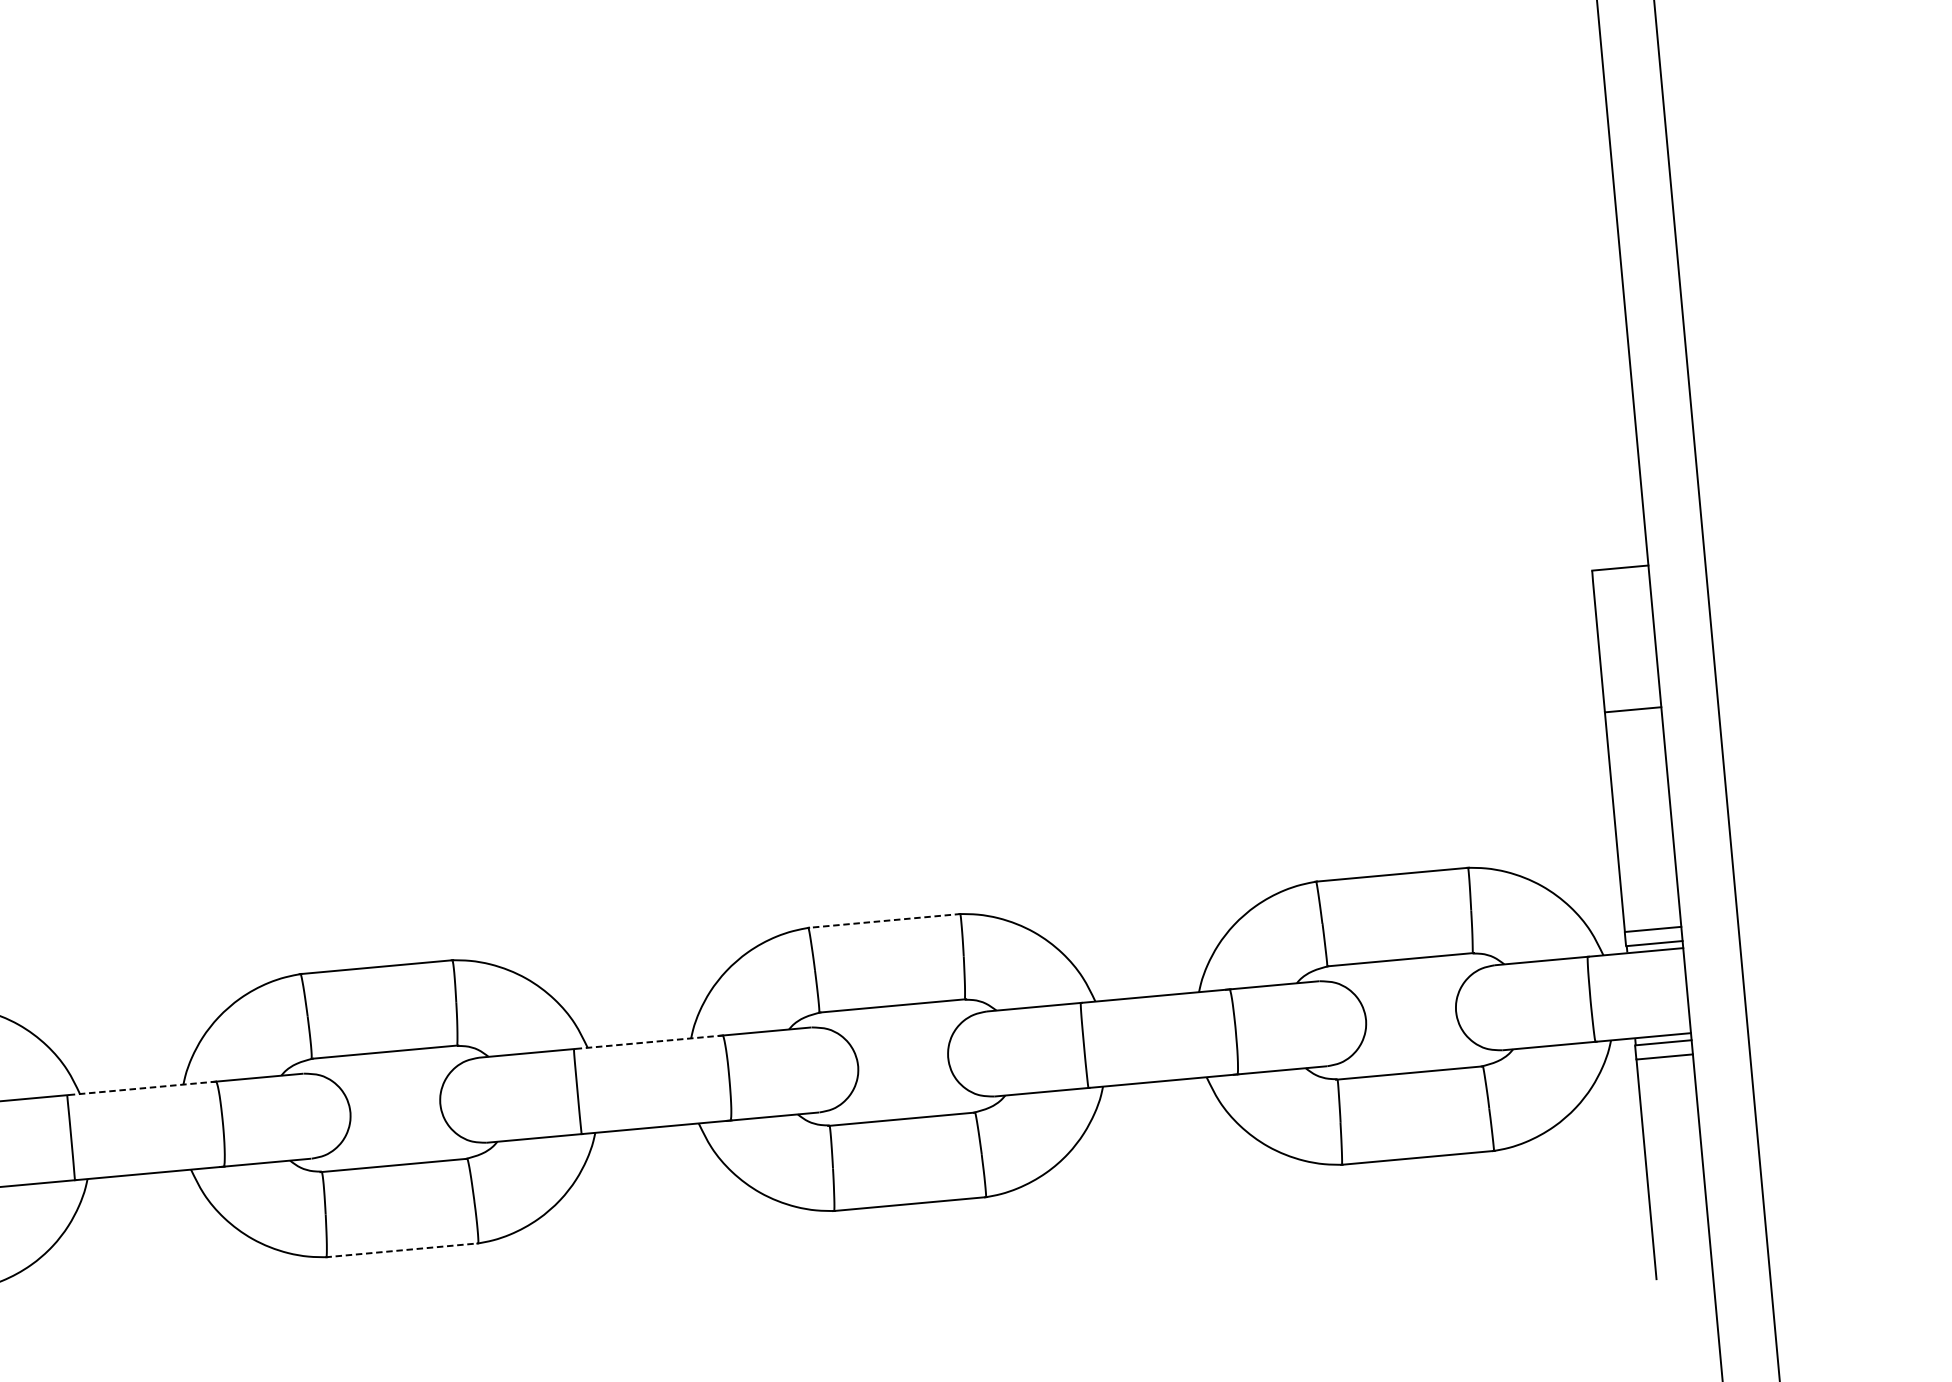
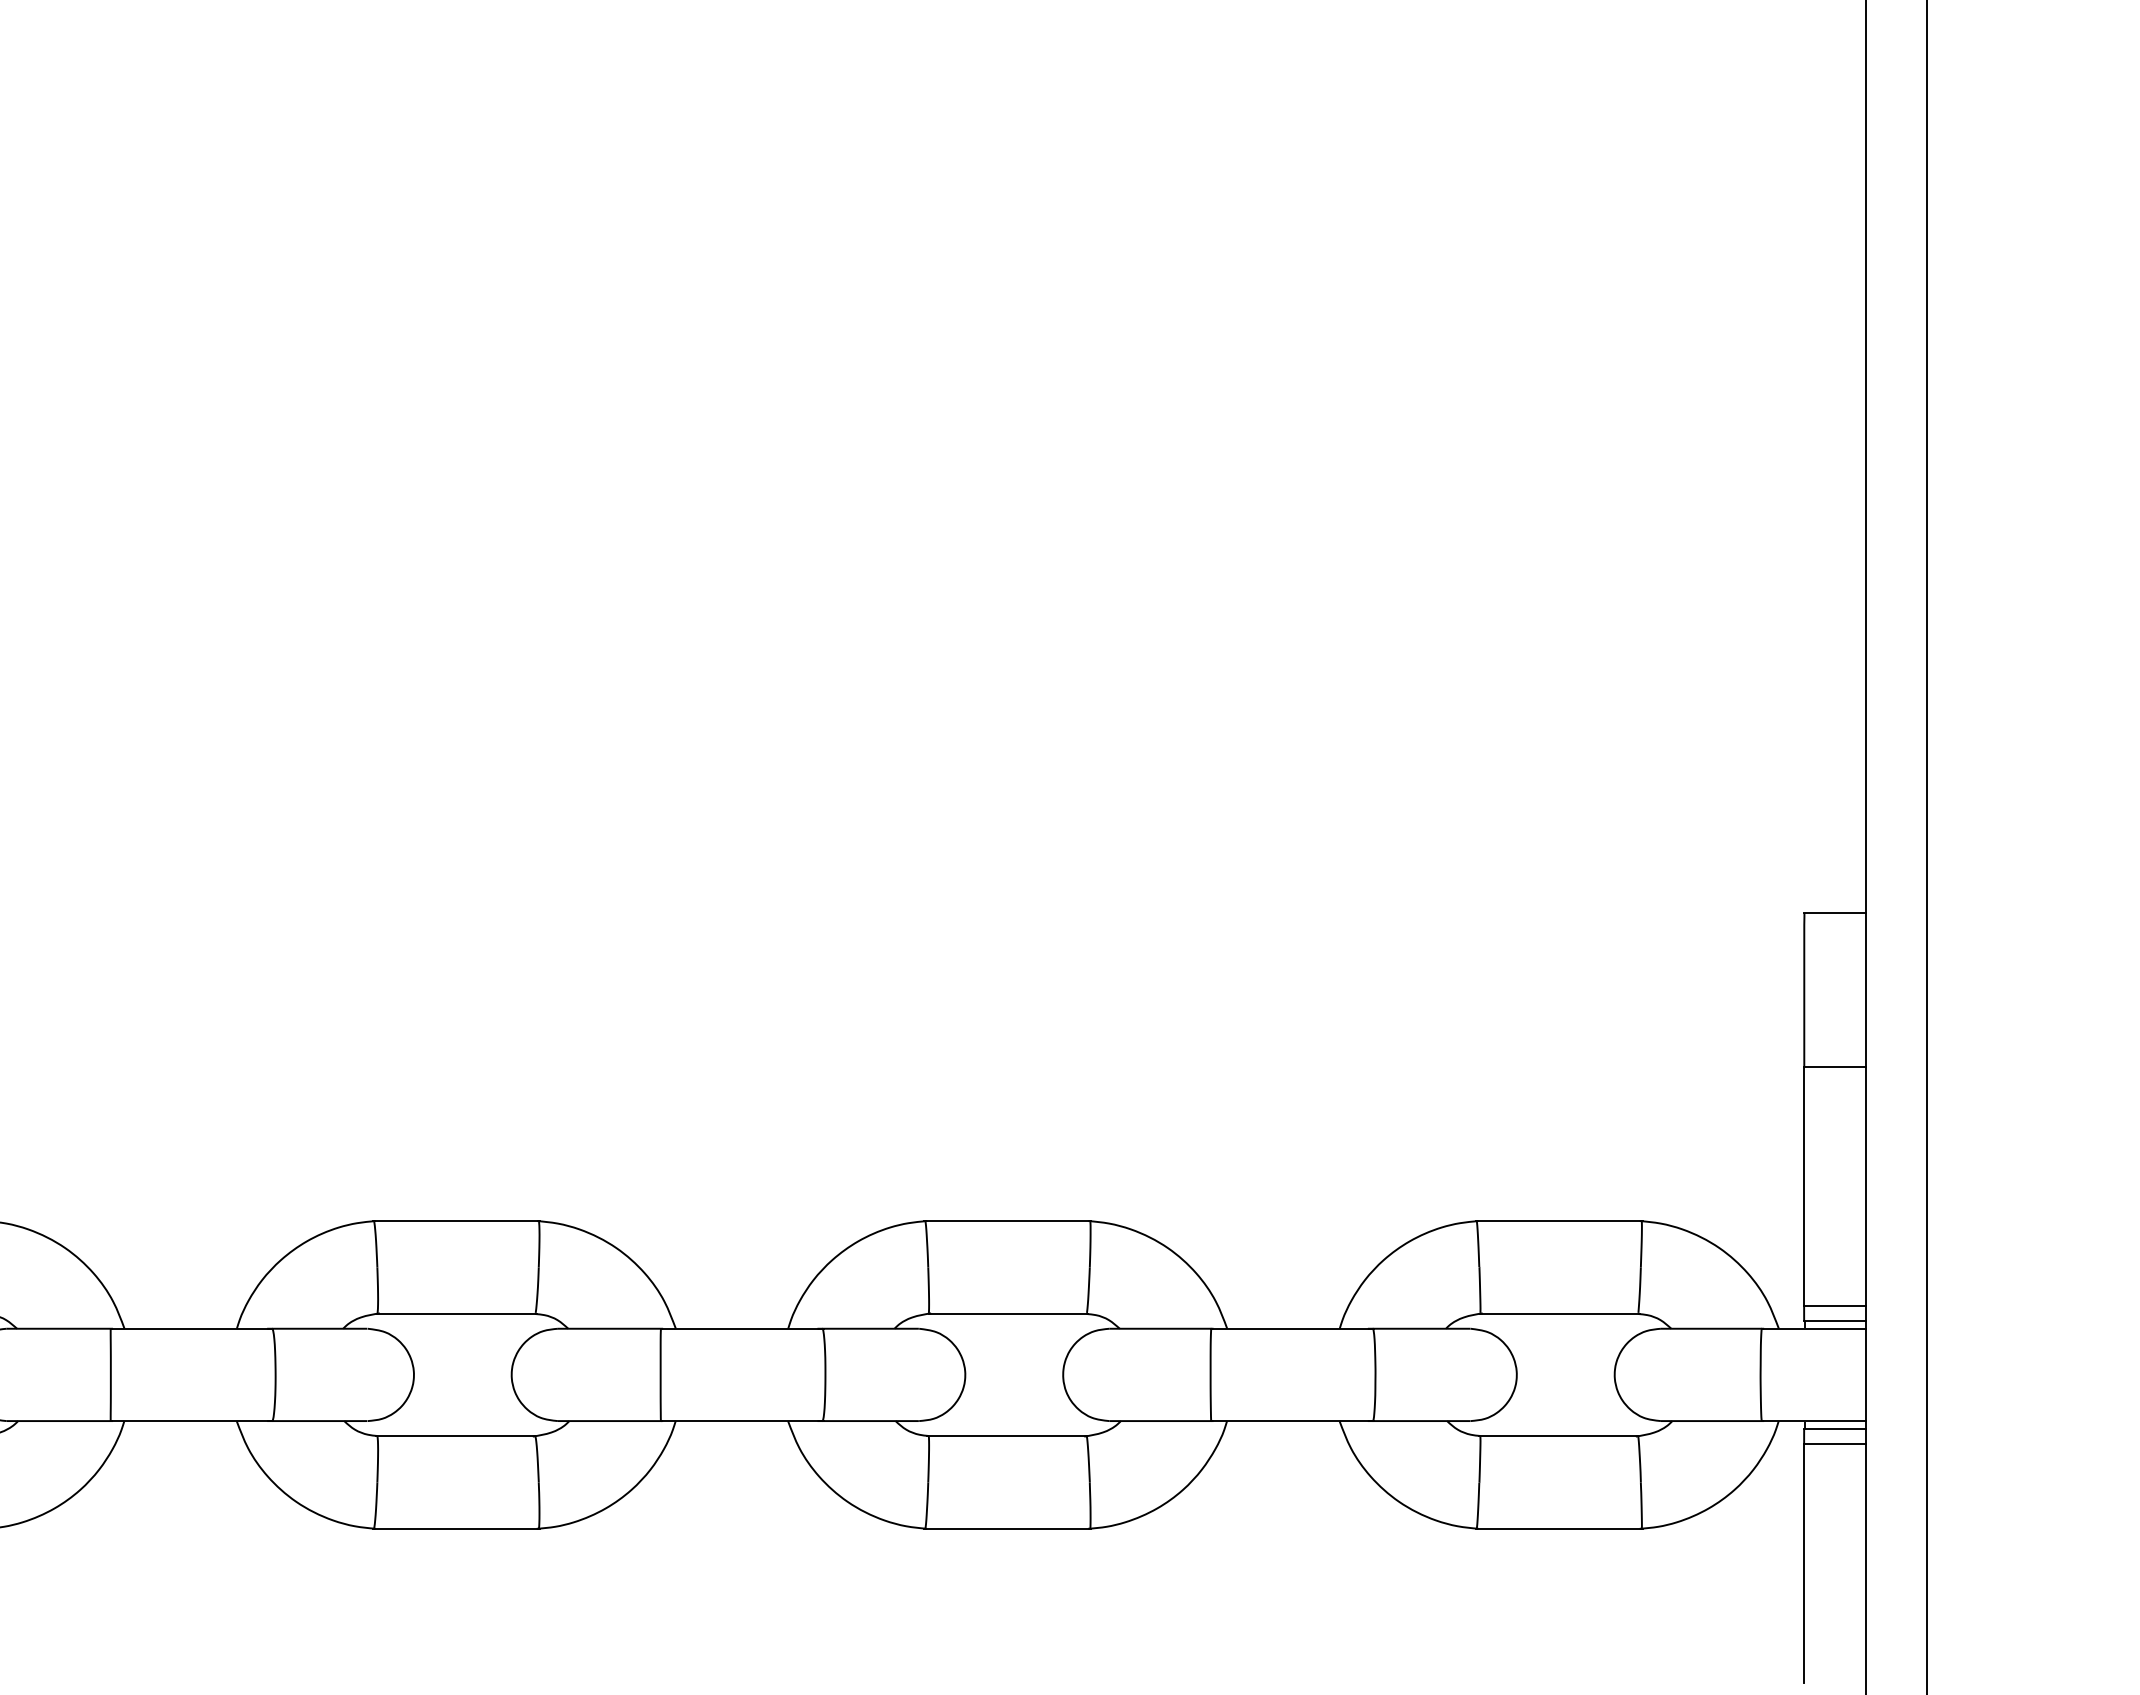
line: (884, 921) -> (1007, 1221), dashed -> solid
line: (648, 1042) -> (741, 1328), dashed -> solid
line: (141, 1088) -> (191, 1328), dashed -> solid
line: (402, 1250) -> (456, 1528), dashed -> solid

